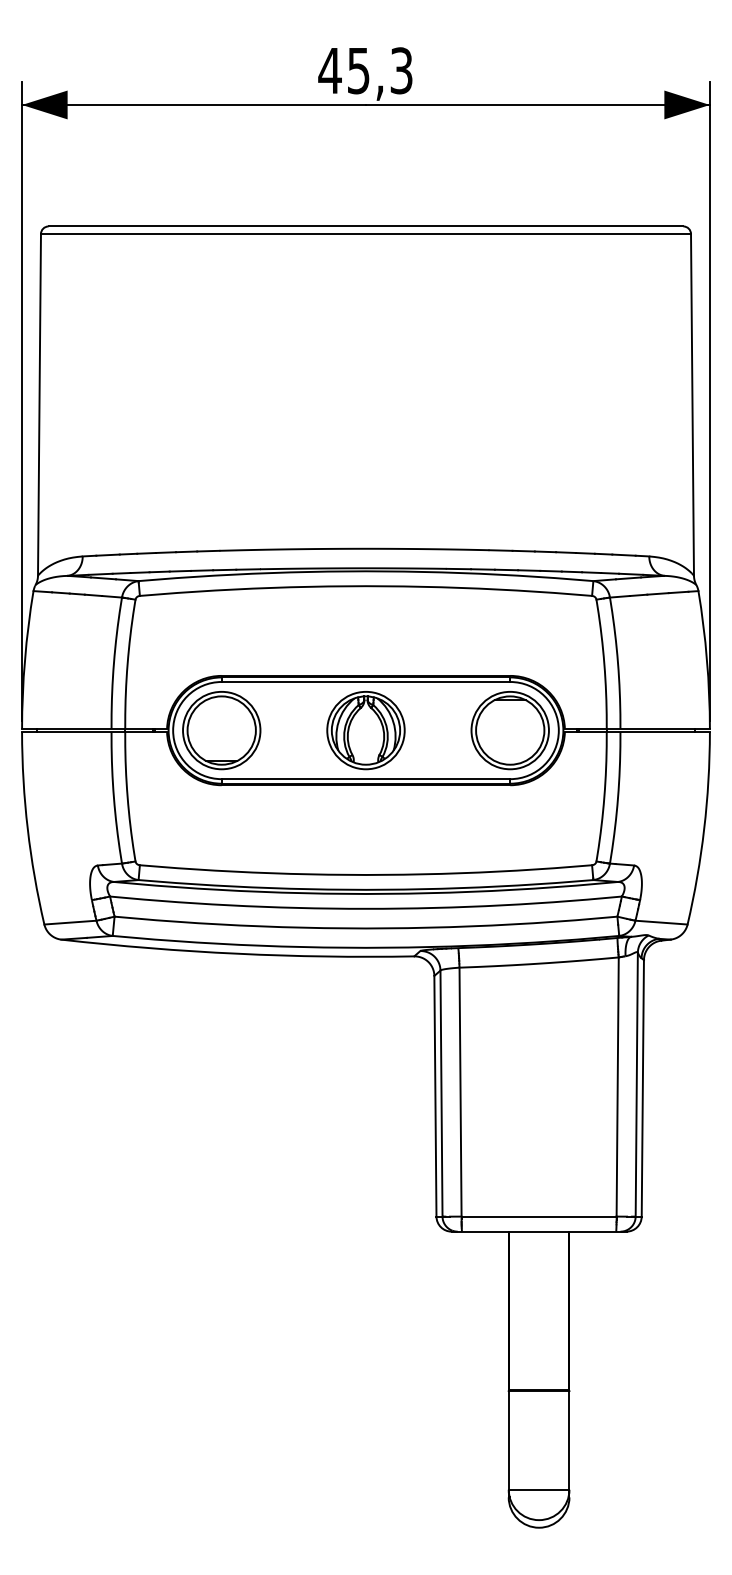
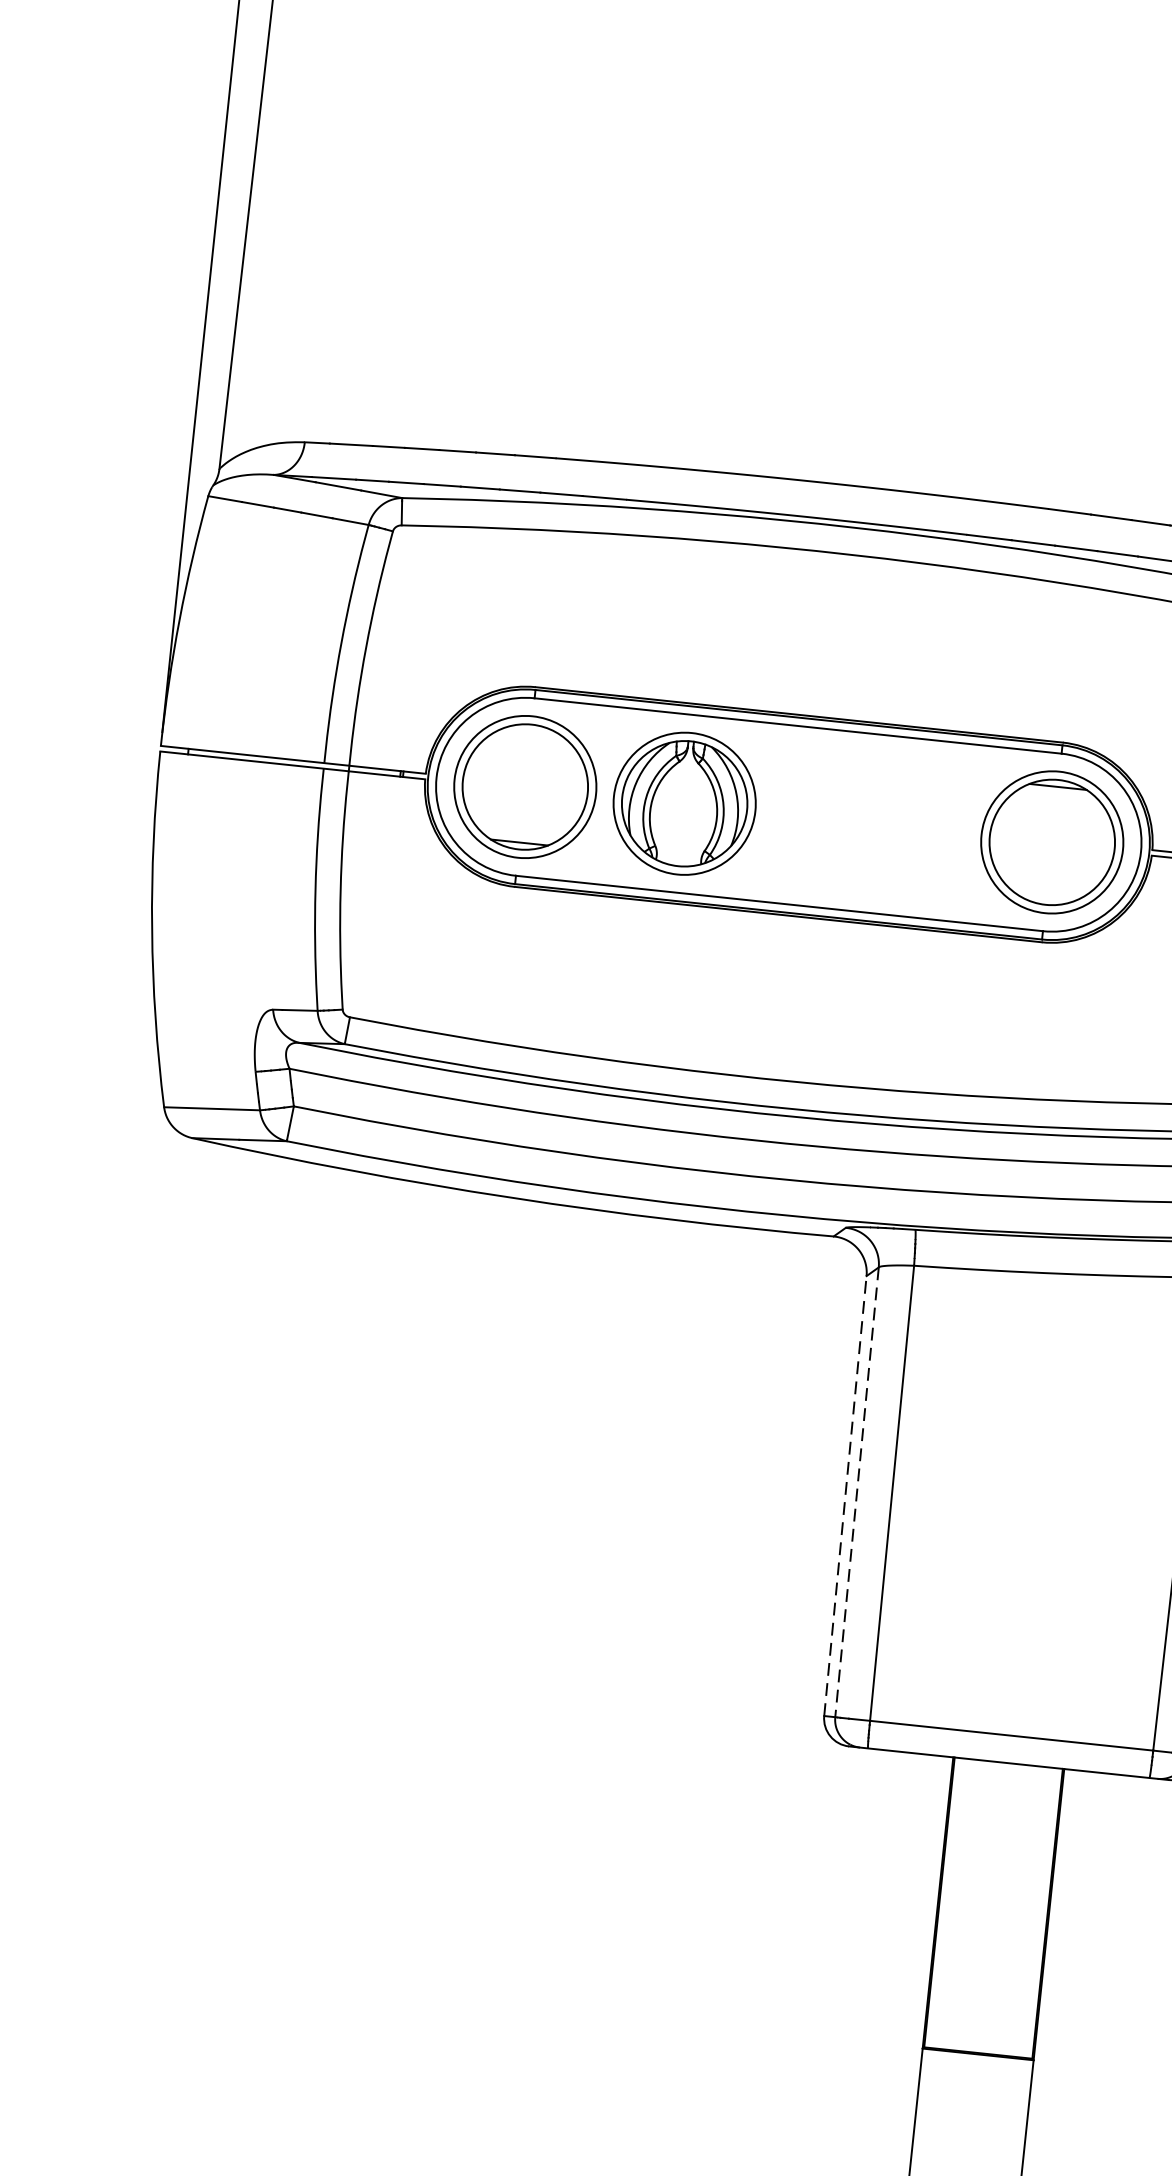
part: (365, 730) -> (683, 803), moved
line: (441, 1094) -> (856, 1493), solid -> dashed
line: (435, 1095) -> (845, 1494), solid -> dashed

